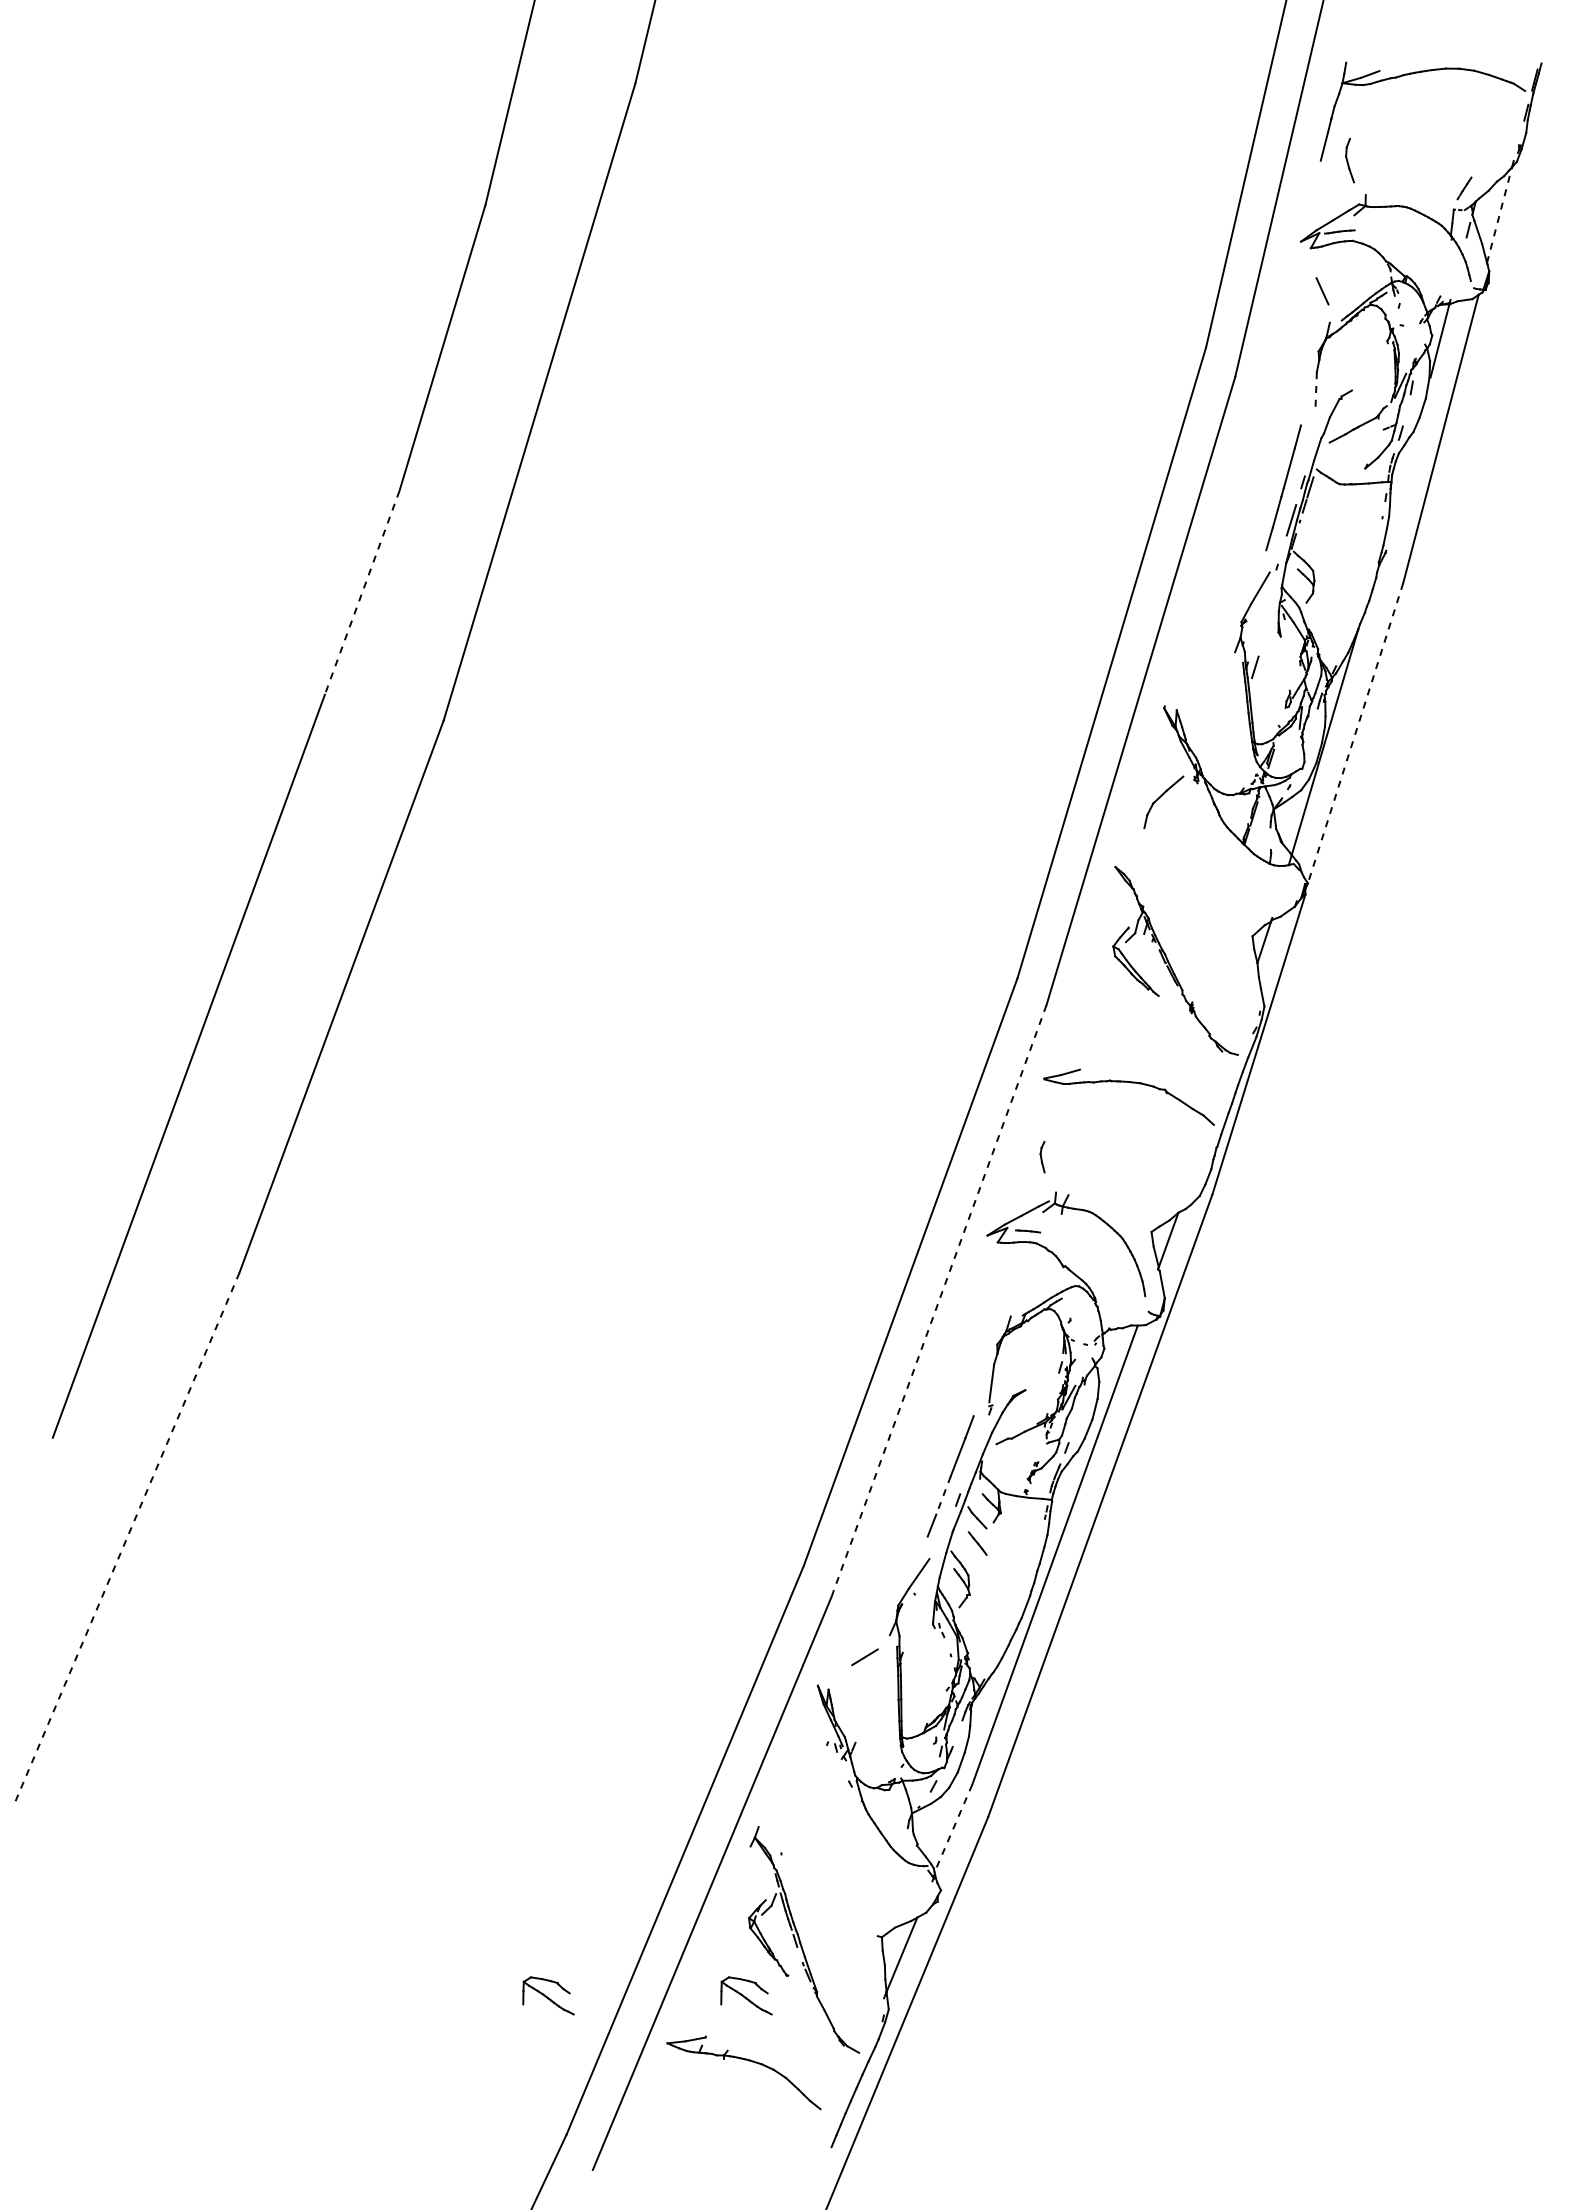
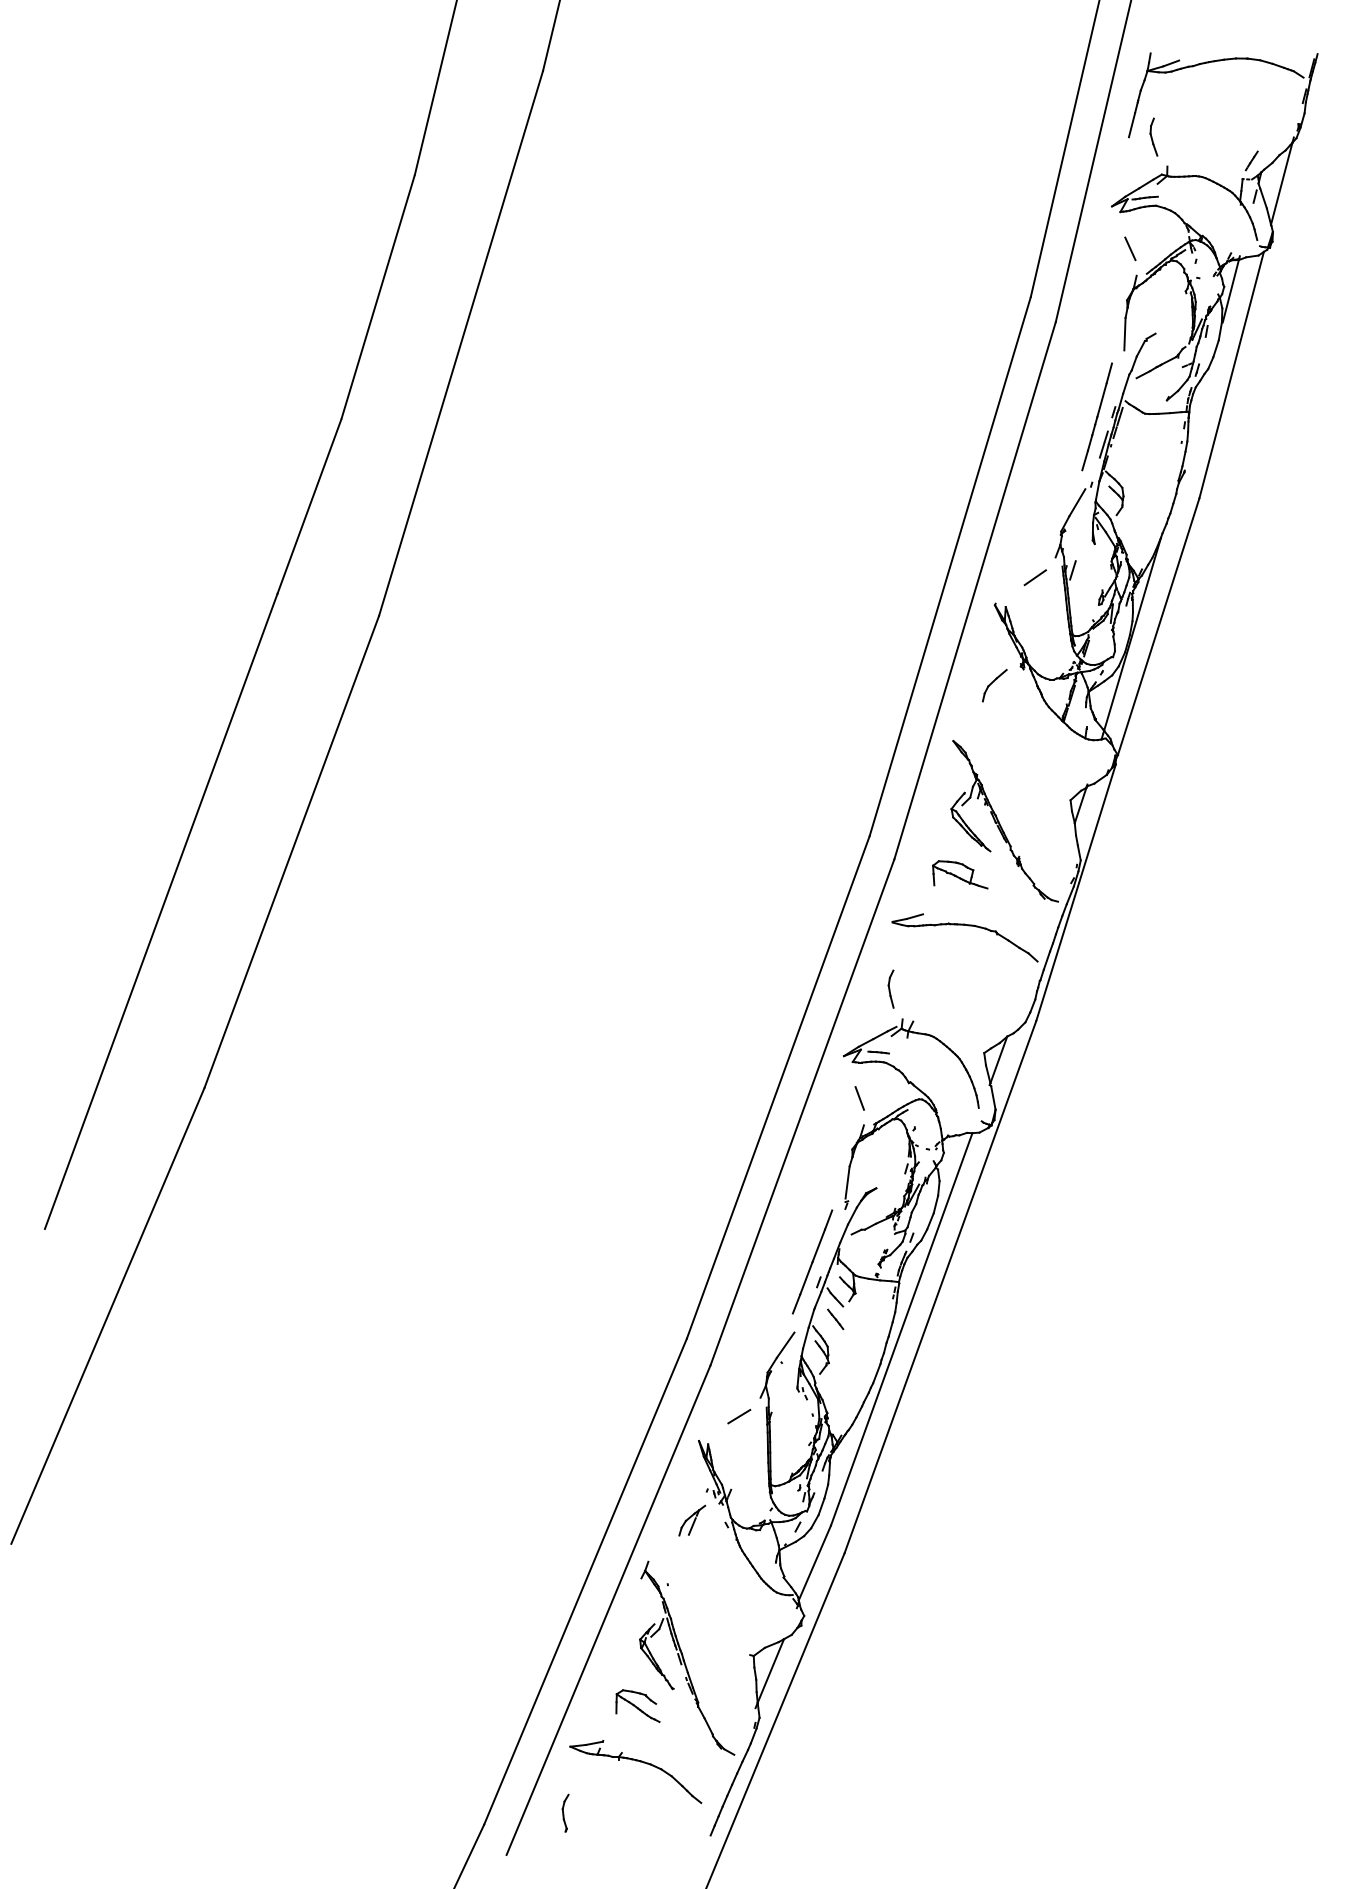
line: (1499, 215) -> (1281, 184), dashed -> solid
line: (1316, 391) -> (1125, 334), dashed -> solid
line: (362, 592) -> (309, 506), dashed -> solid
line: (1210, 675) -> (1034, 577), added
line: (1355, 733) -> (1158, 626), dashed -> solid
part: (1163, 801) -> (994, 685), size x0.71
part: (1123, 1023) -> (960, 874), added
part: (1042, 1156) -> (891, 988), size x1.43
line: (1005, 1284) -> (859, 1097), added
line: (938, 1301) -> (802, 1112), dashed -> solid
line: (943, 1495) -> (806, 1278), dashed -> solid
line: (126, 1539) -> (107, 1315), dashed -> solid
part: (810, 1778) -> (692, 1520), added
line: (953, 1828) -> (814, 1563), dashed -> solid
part: (548, 1995) -> (468, 1705), removed
part: (661, 2120) -> (565, 1812), added

